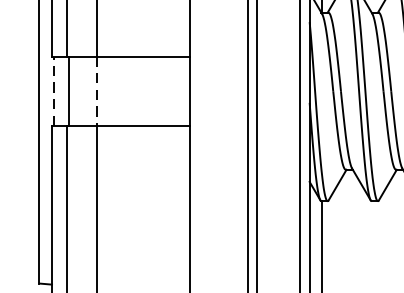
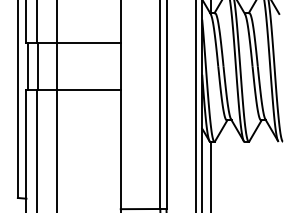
line: (53, 90) -> (27, 66), dashed -> solid
line: (96, 90) -> (56, 66), dashed -> solid

